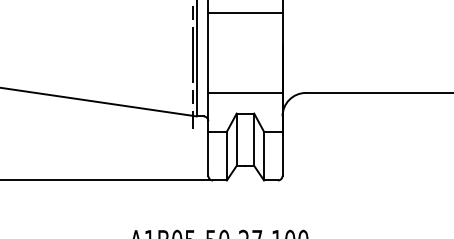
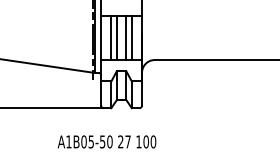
line: (227, 51) -> (111, 37), added
line: (236, 51) -> (116, 37), added
line: (254, 51) -> (126, 37), added
line: (263, 51) -> (131, 37), added

